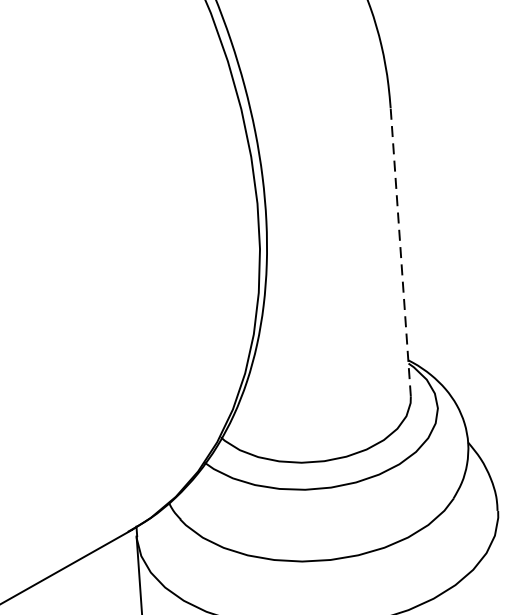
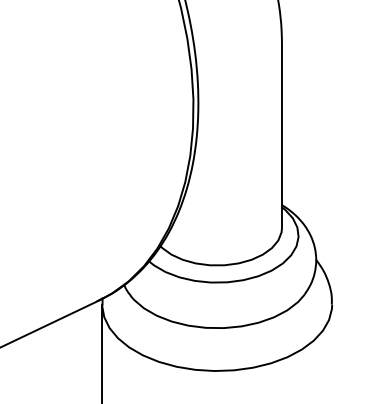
line: (399, 252) -> (281, 136), dashed -> solid

